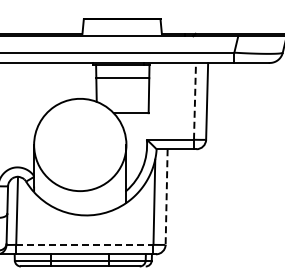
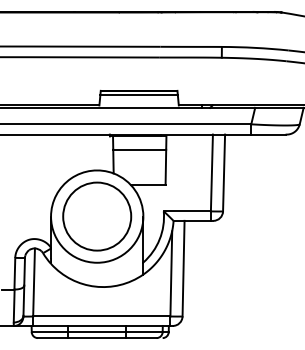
line: (121, 22) -> (138, 94), added
line: (194, 100) -> (211, 172), dashed -> solid
circle: (80, 144) -> (97, 216), added
line: (166, 196) -> (183, 268), dashed -> solid
line: (84, 244) -> (101, 316), dashed -> solid

